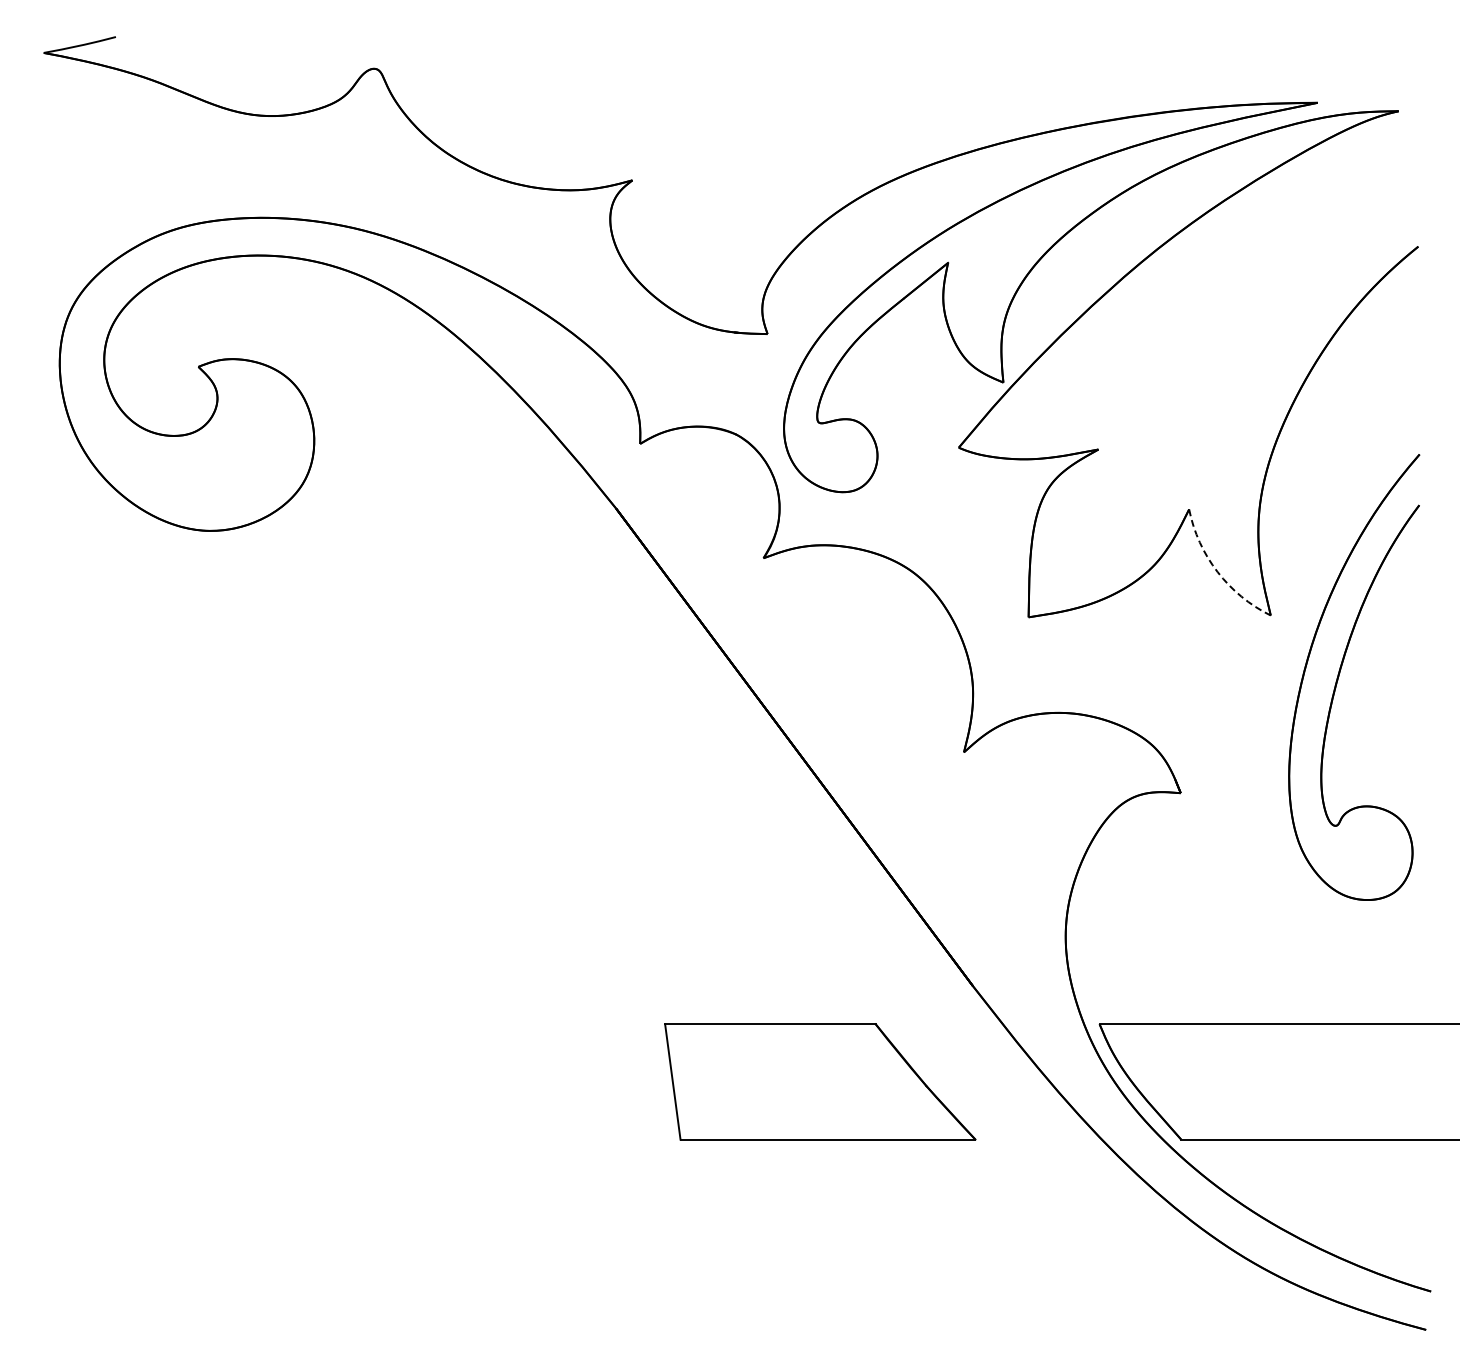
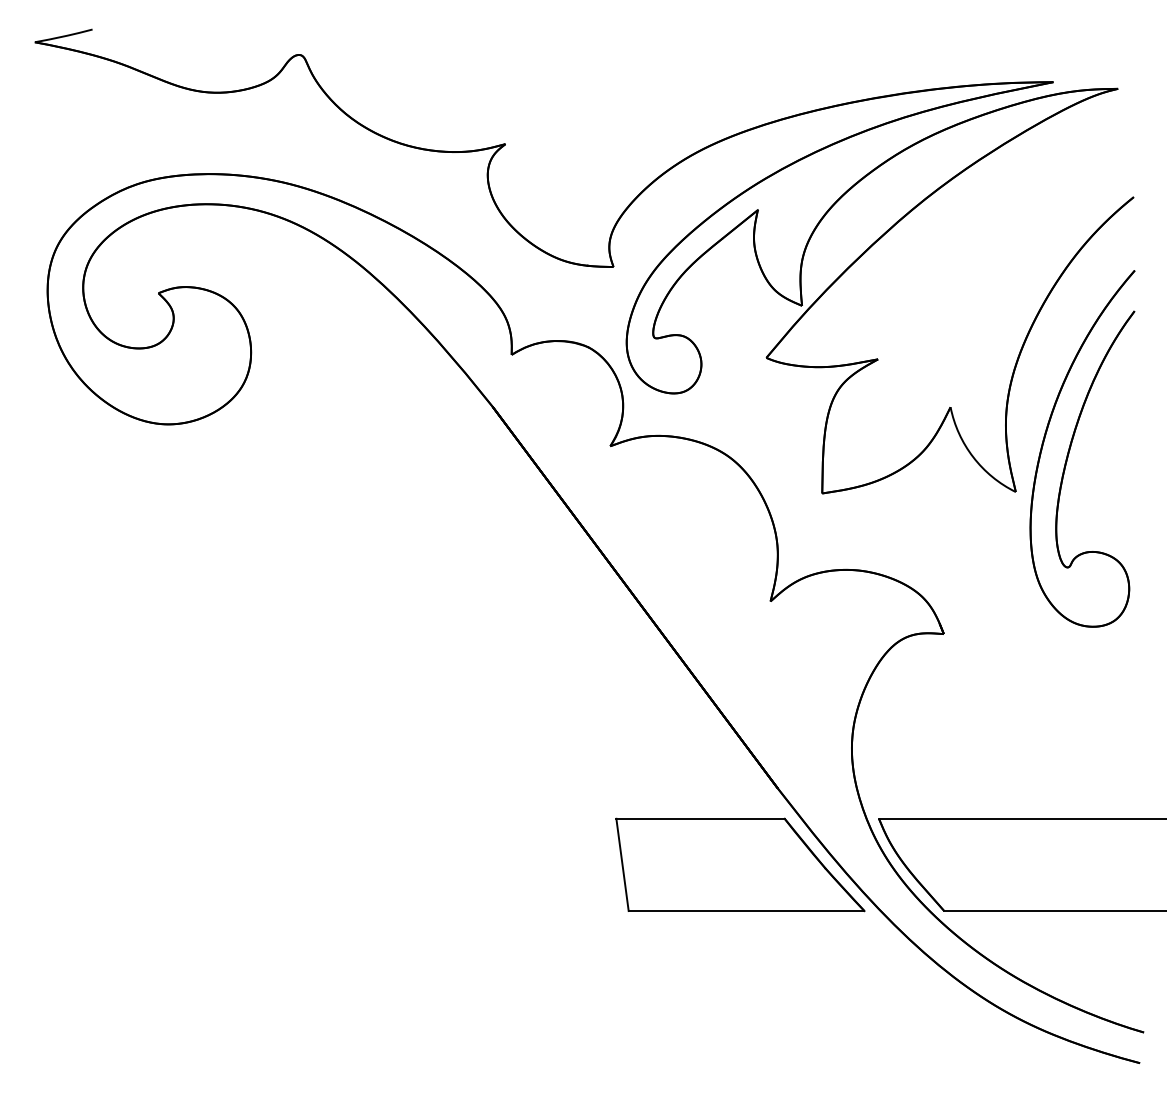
arc: (1217, 572) -> (973, 457), dashed -> solid
part: (1340, 673) -> (1071, 445), moved
part: (820, 1081) -> (740, 864), moved

